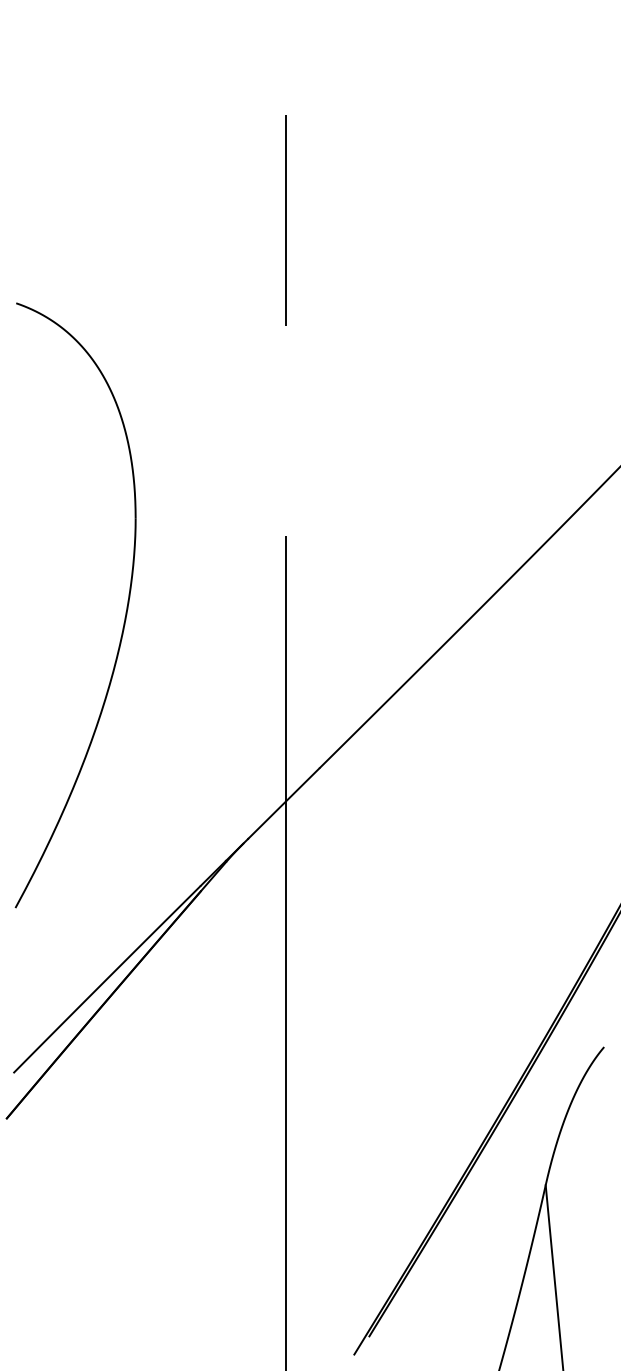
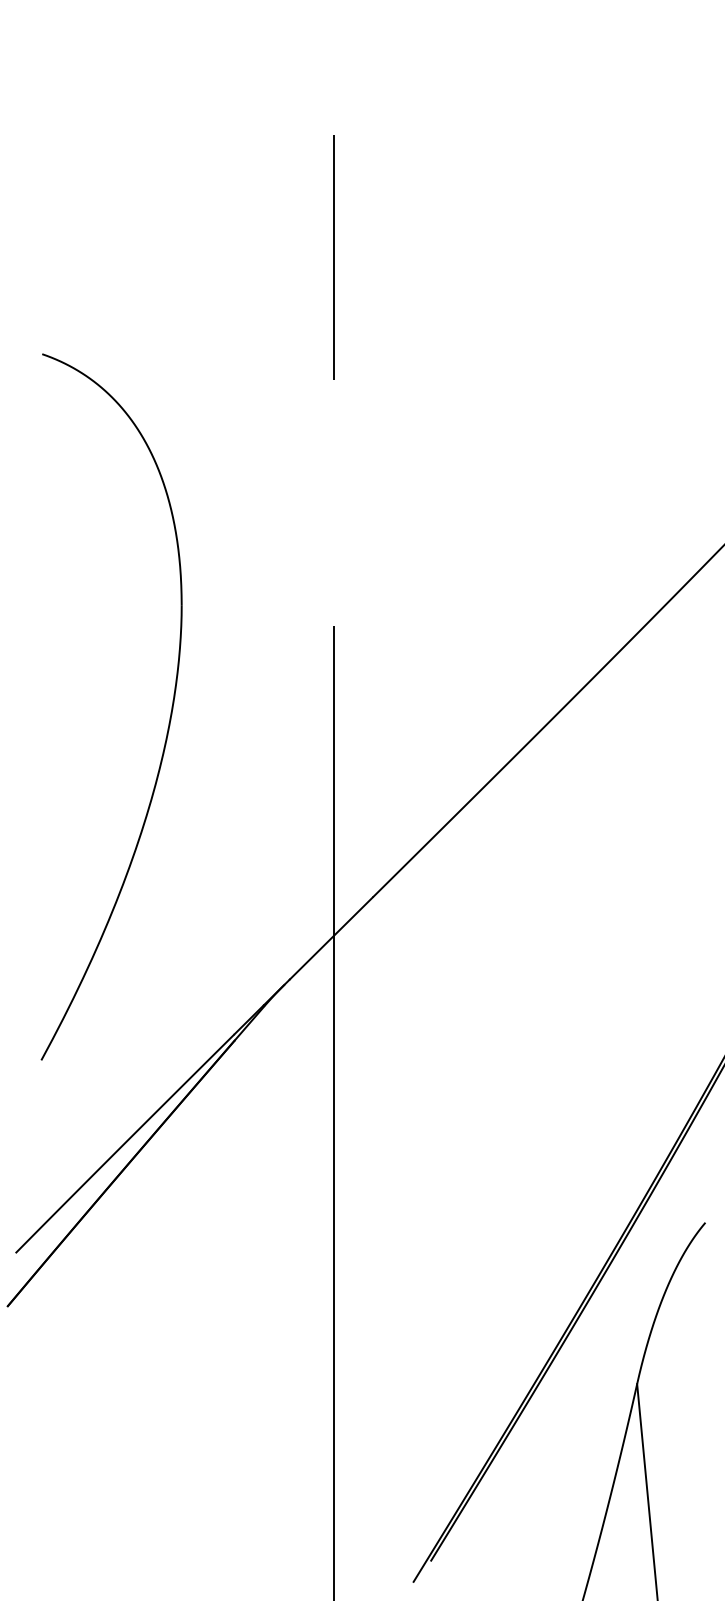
part: (124, 617) -> (168, 721), moved

